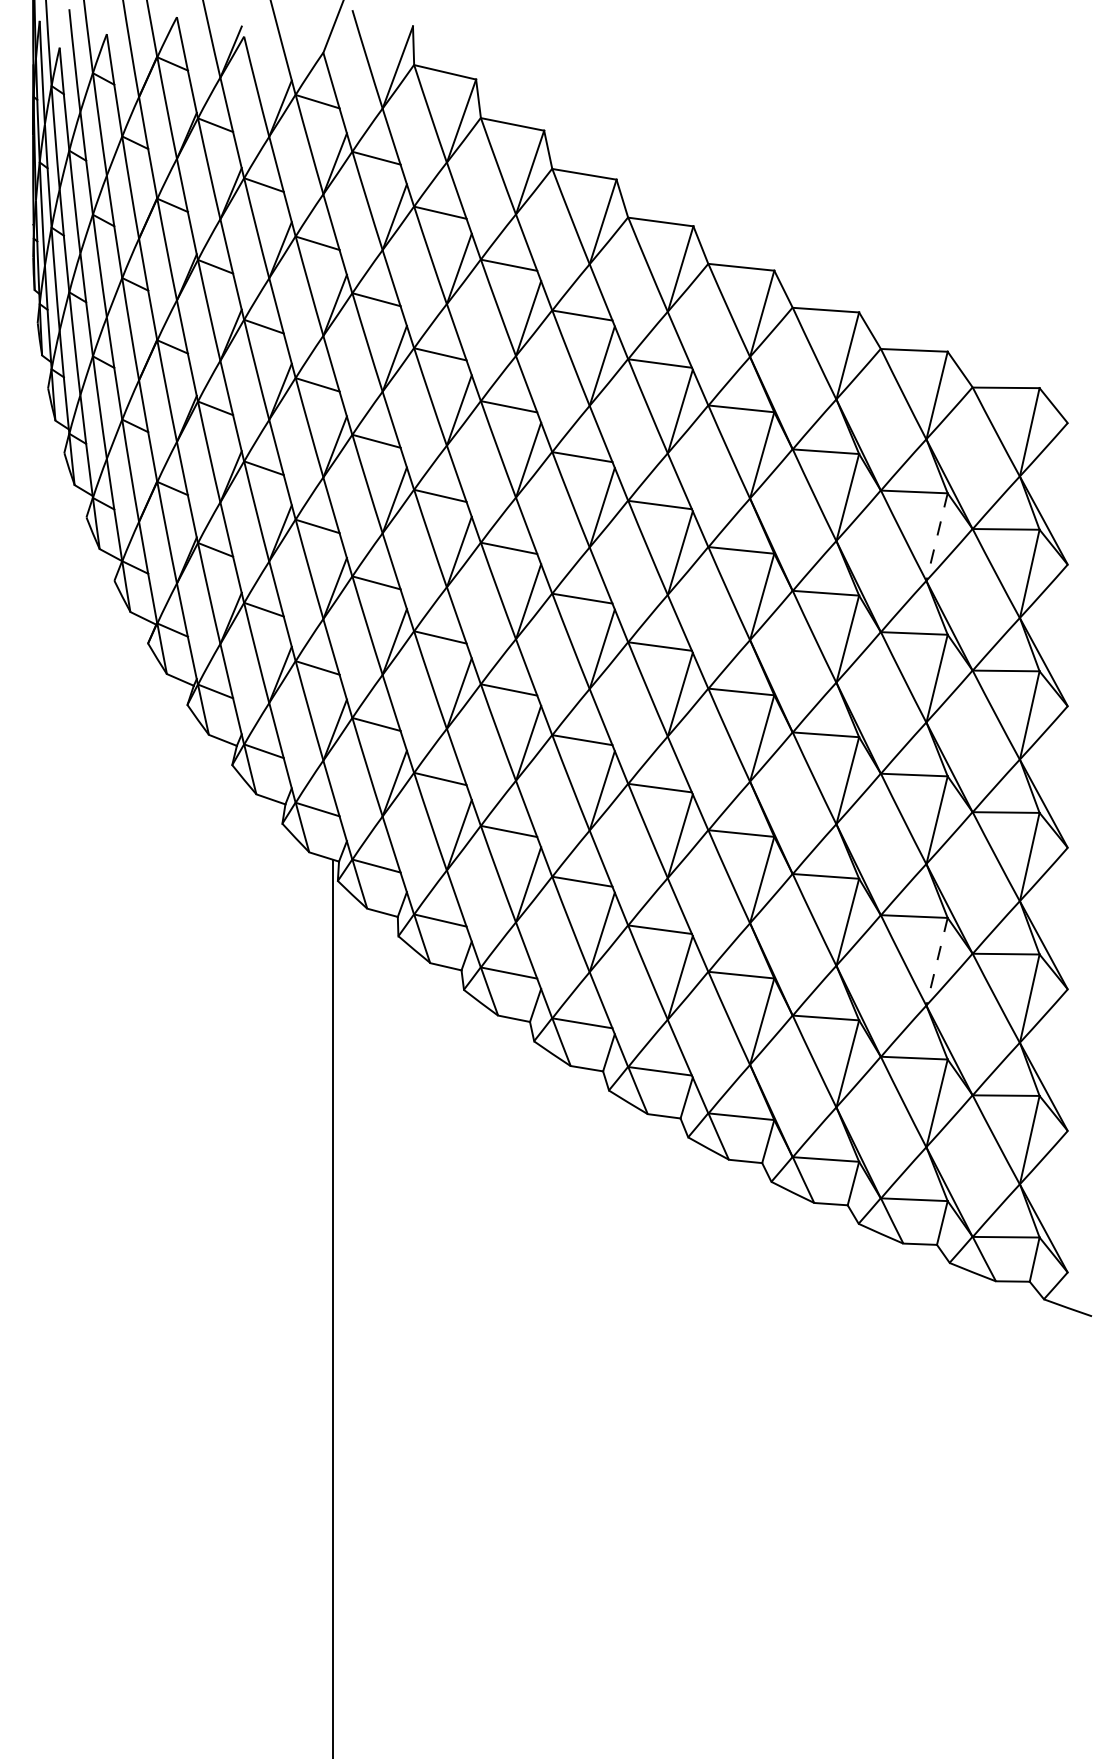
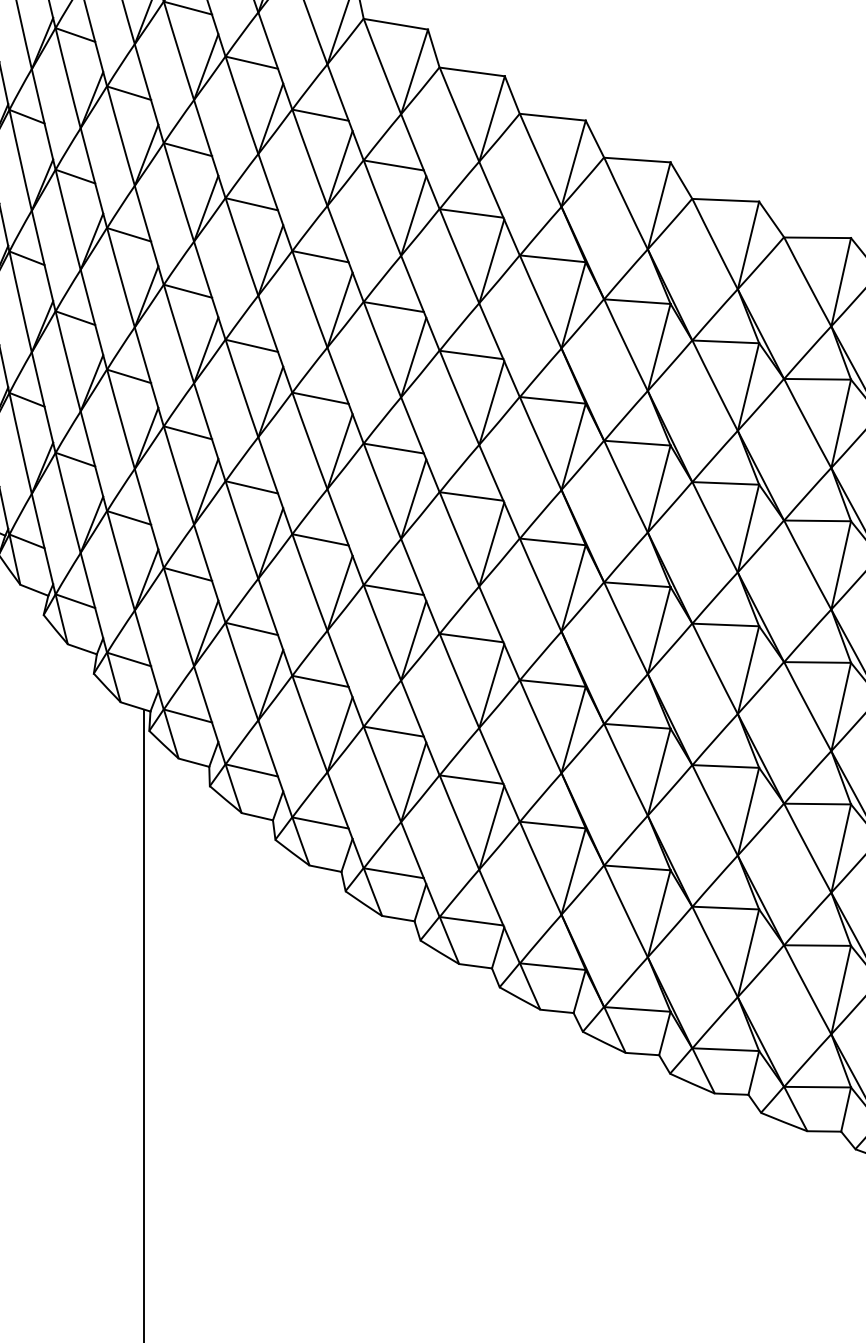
line: (936, 537) -> (747, 387), dashed -> solid
line: (936, 962) -> (747, 812), dashed -> solid

